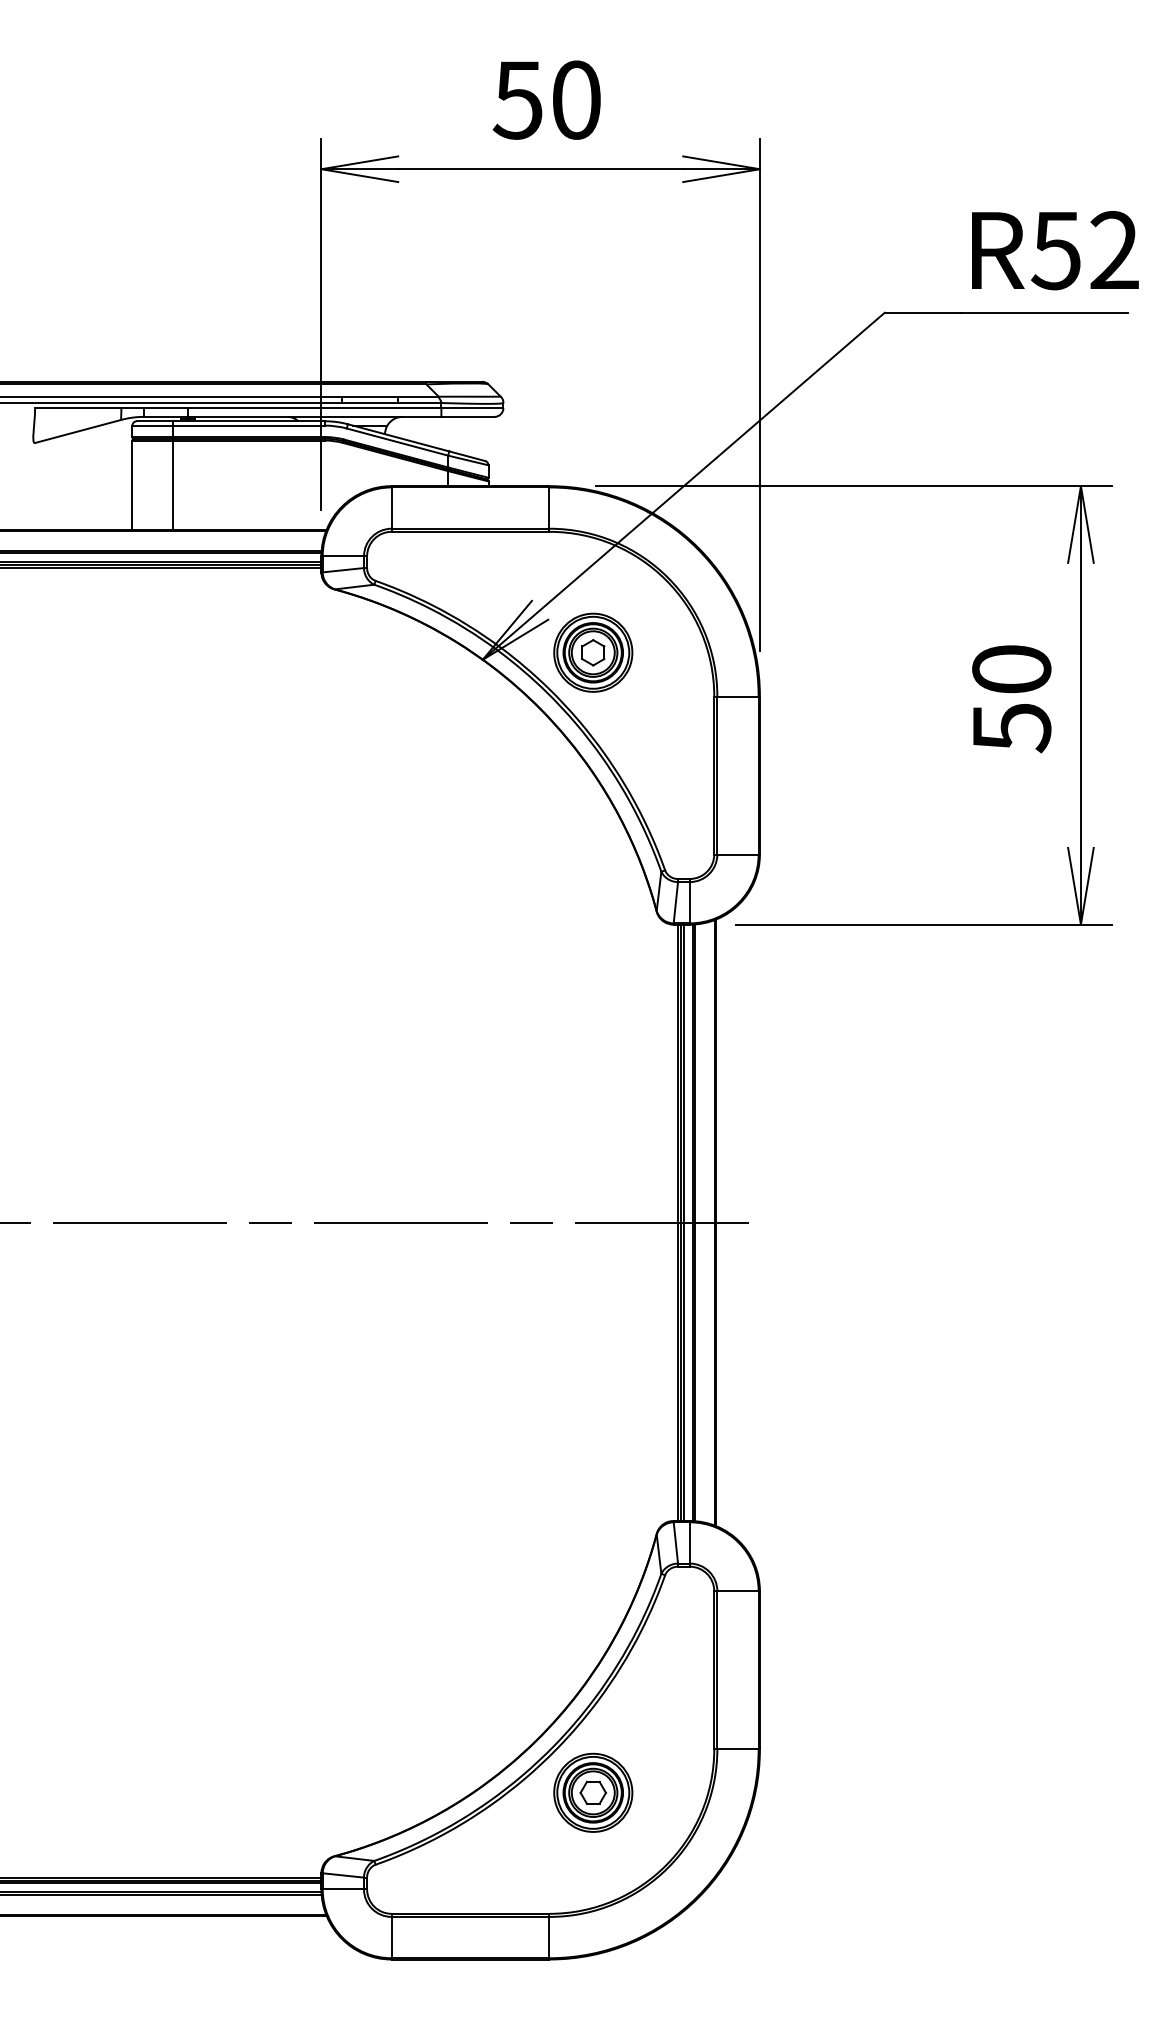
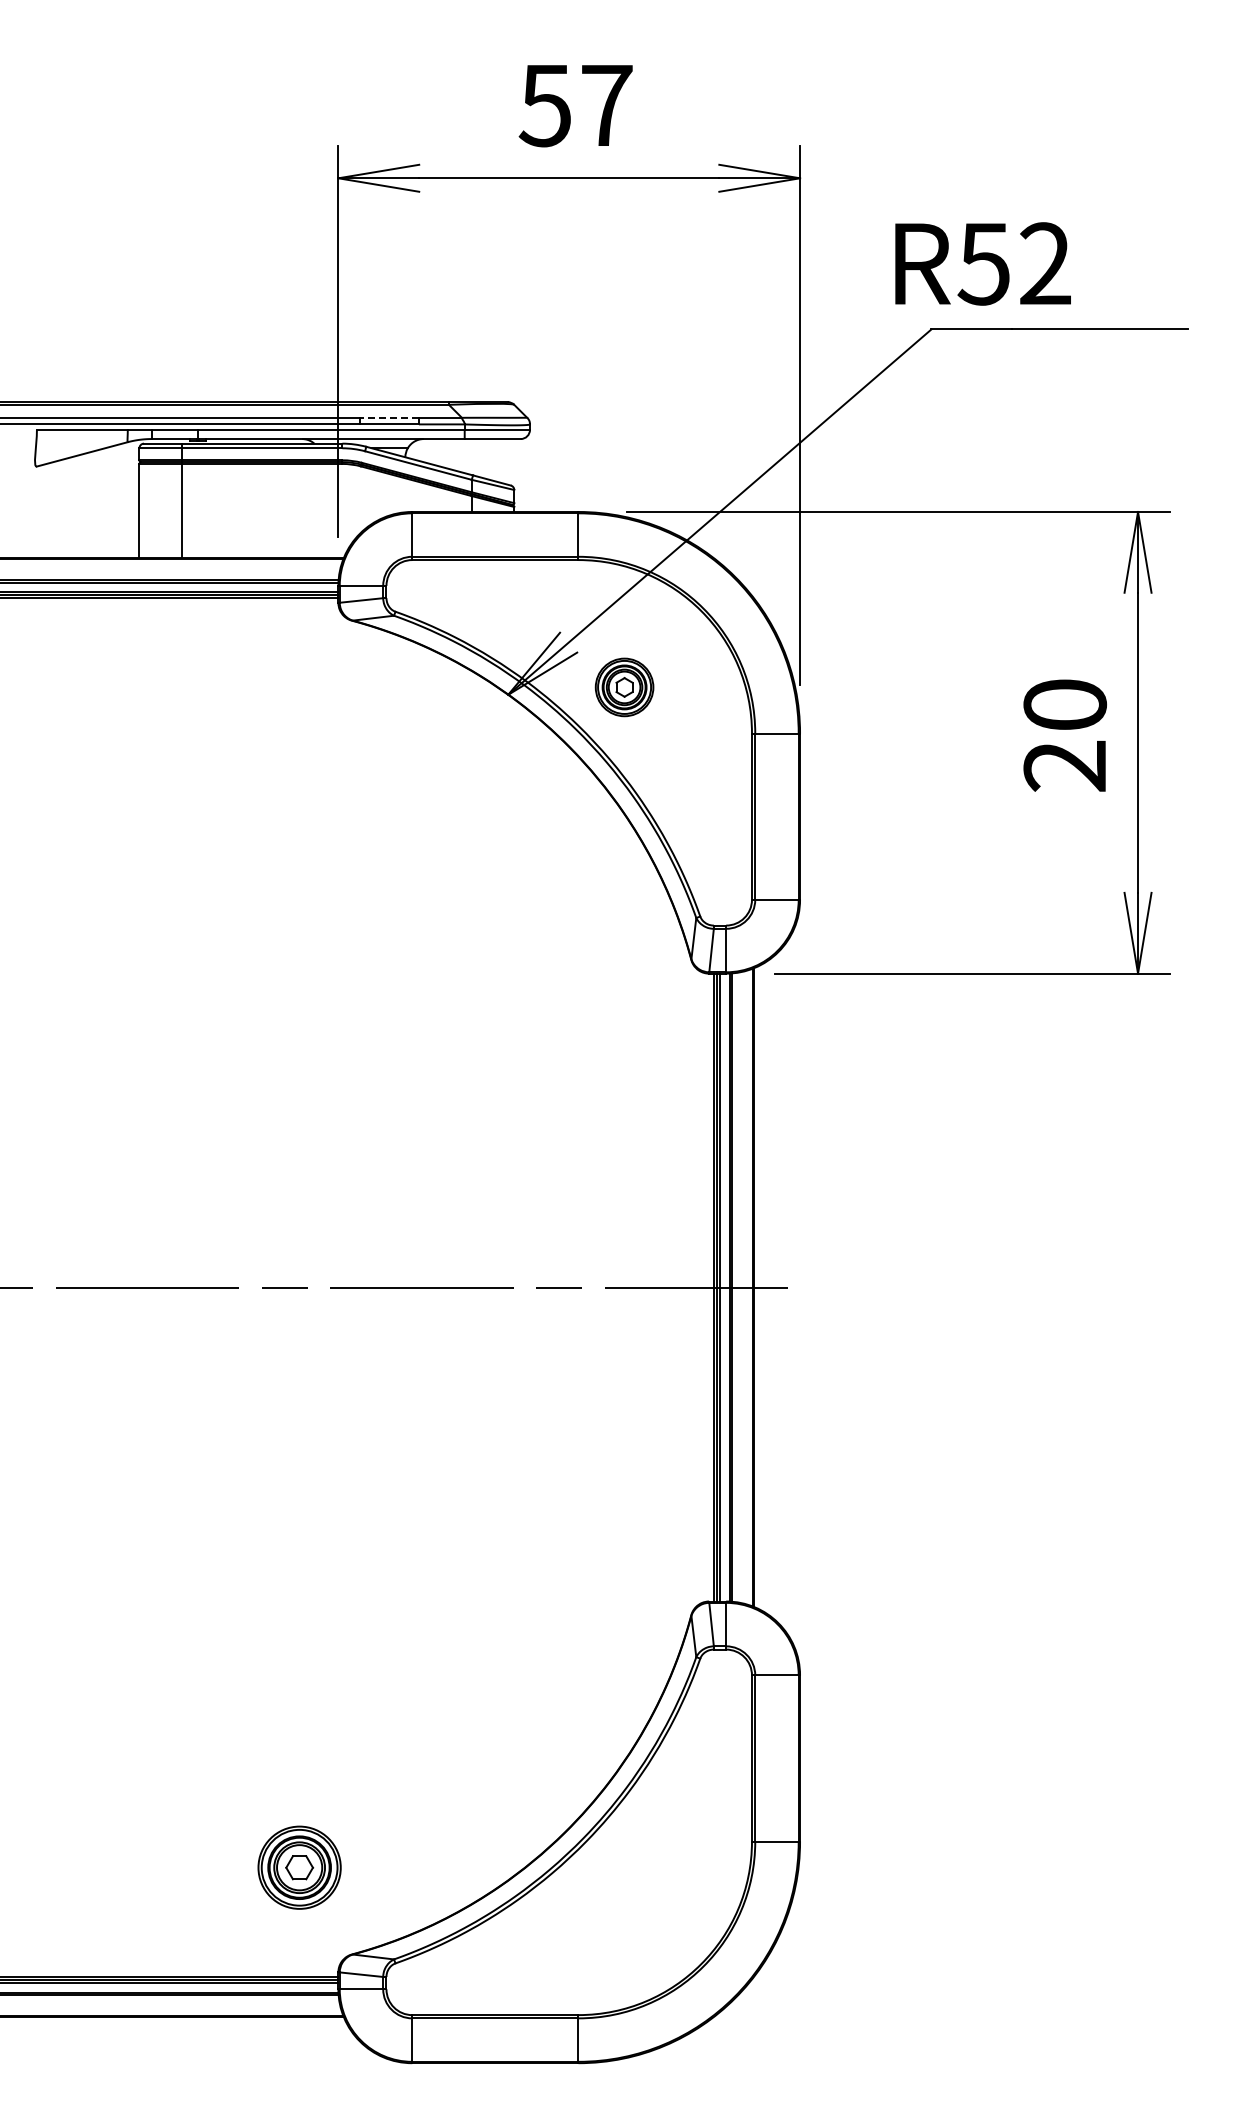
text: (577, 100) -> (607, 105), 50 -> 57
text: (1054, 250) -> (982, 263), moved
line: (369, 396) -> (389, 417), solid -> dashed
part: (593, 652) -> (624, 687), size x0.7
text: (1012, 727) -> (1065, 766), 50 -> 20
part: (593, 1792) -> (299, 1867), moved

